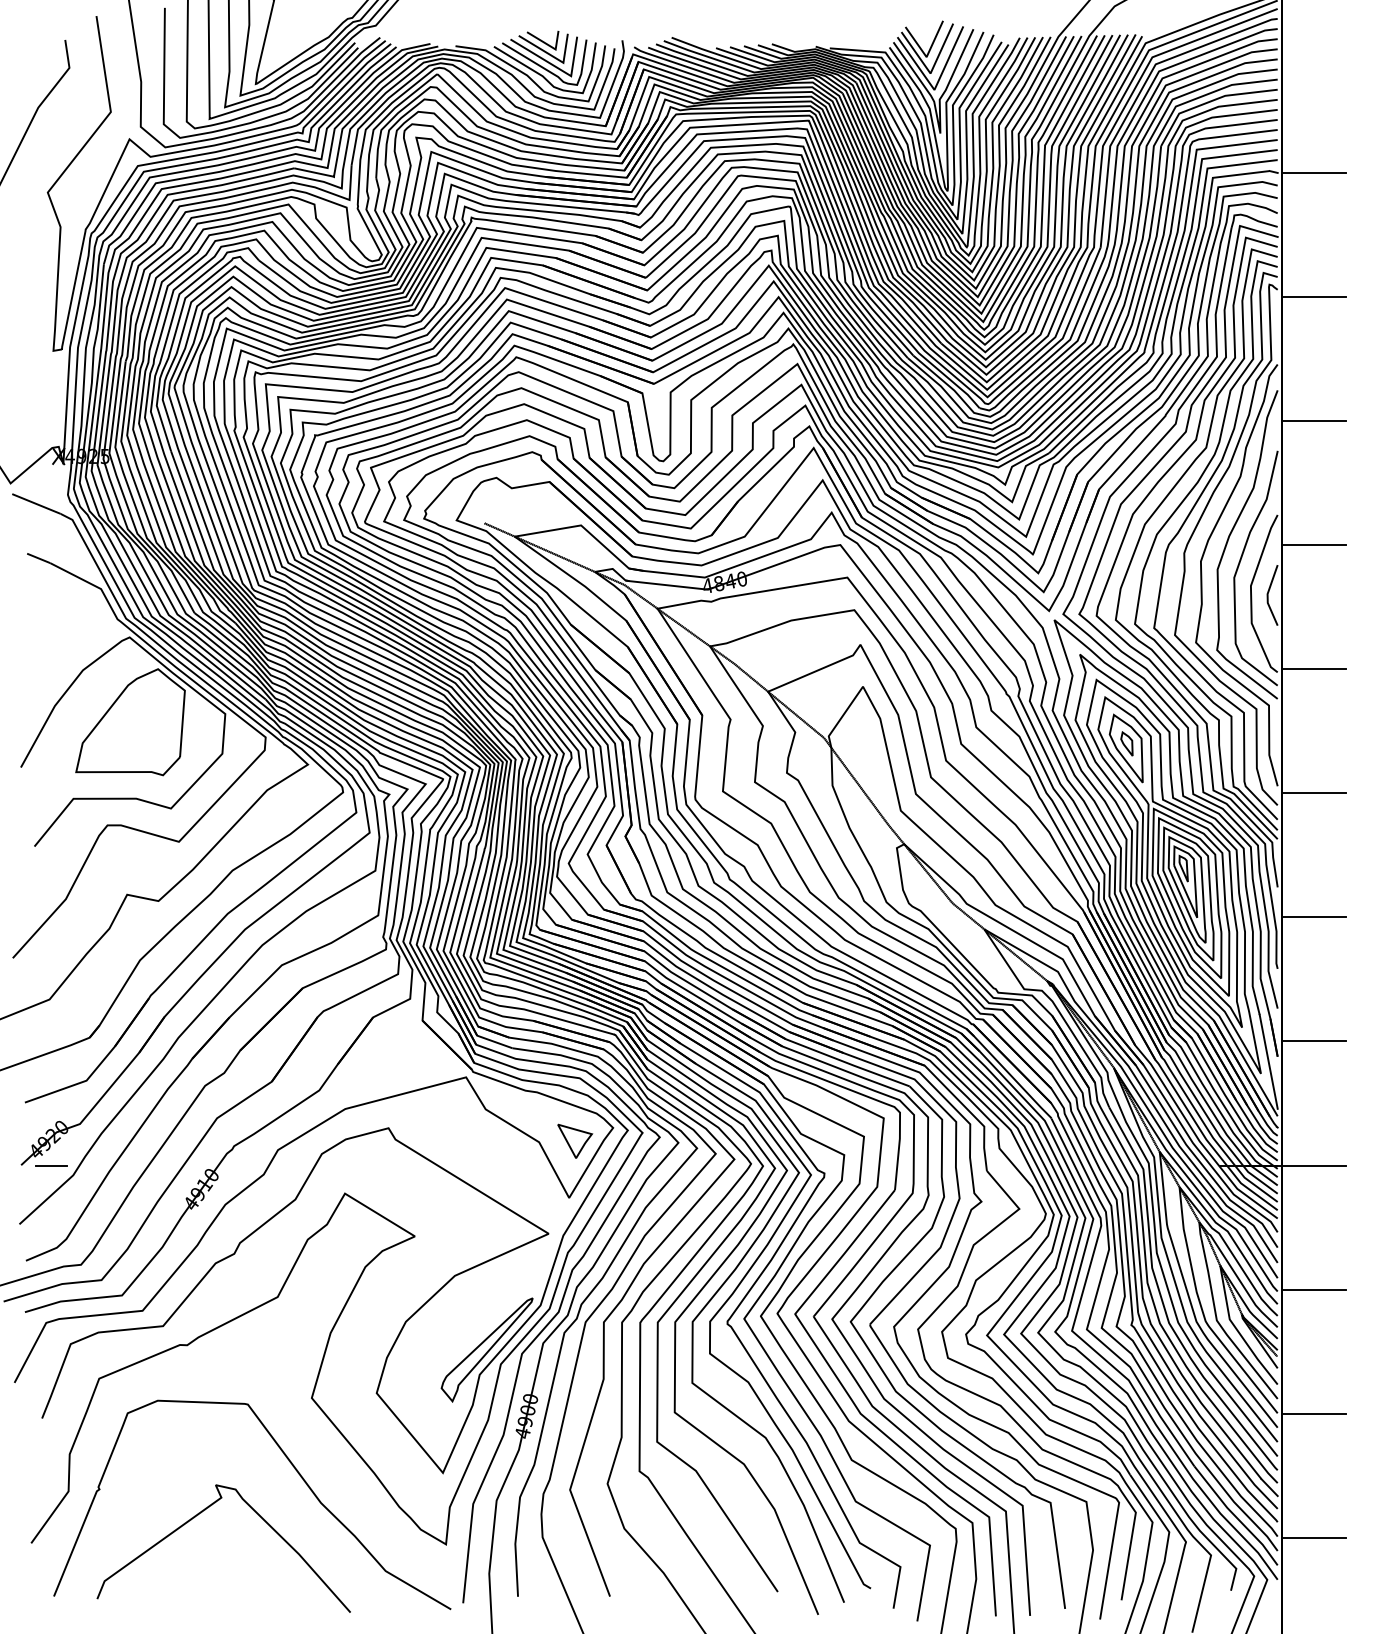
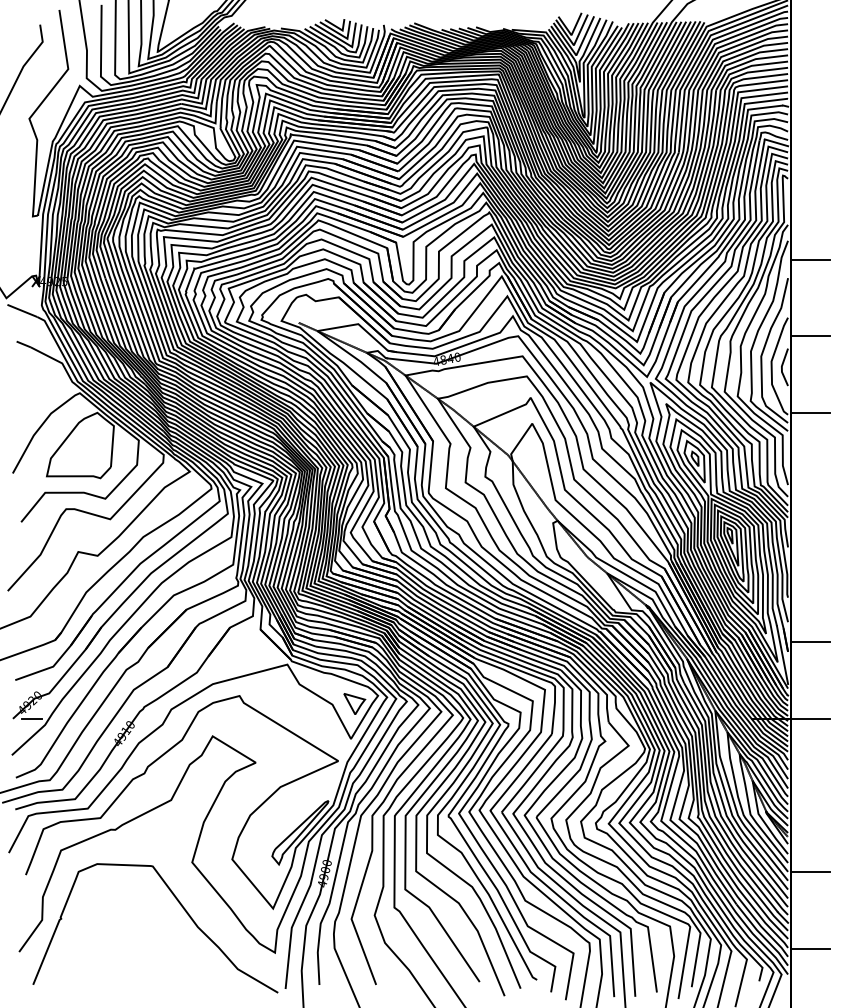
line: (1314, 172) -> (810, 106), removed
line: (1314, 297) -> (810, 183), removed
line: (1314, 793) -> (810, 489), removed
line: (1314, 916) -> (810, 565), removed
line: (1314, 1289) -> (810, 795), removed
curve: (198, 1516) -> (122, 935), removed

